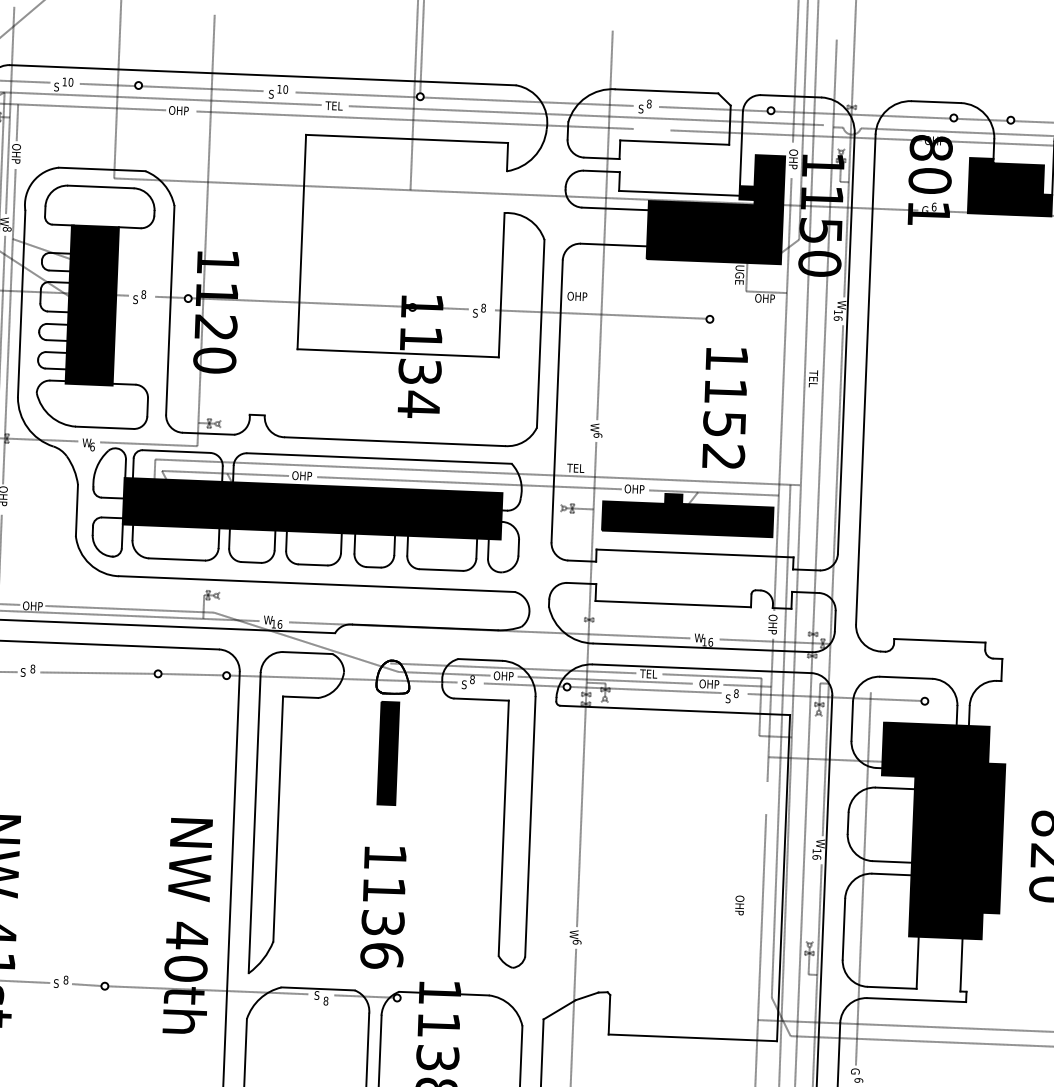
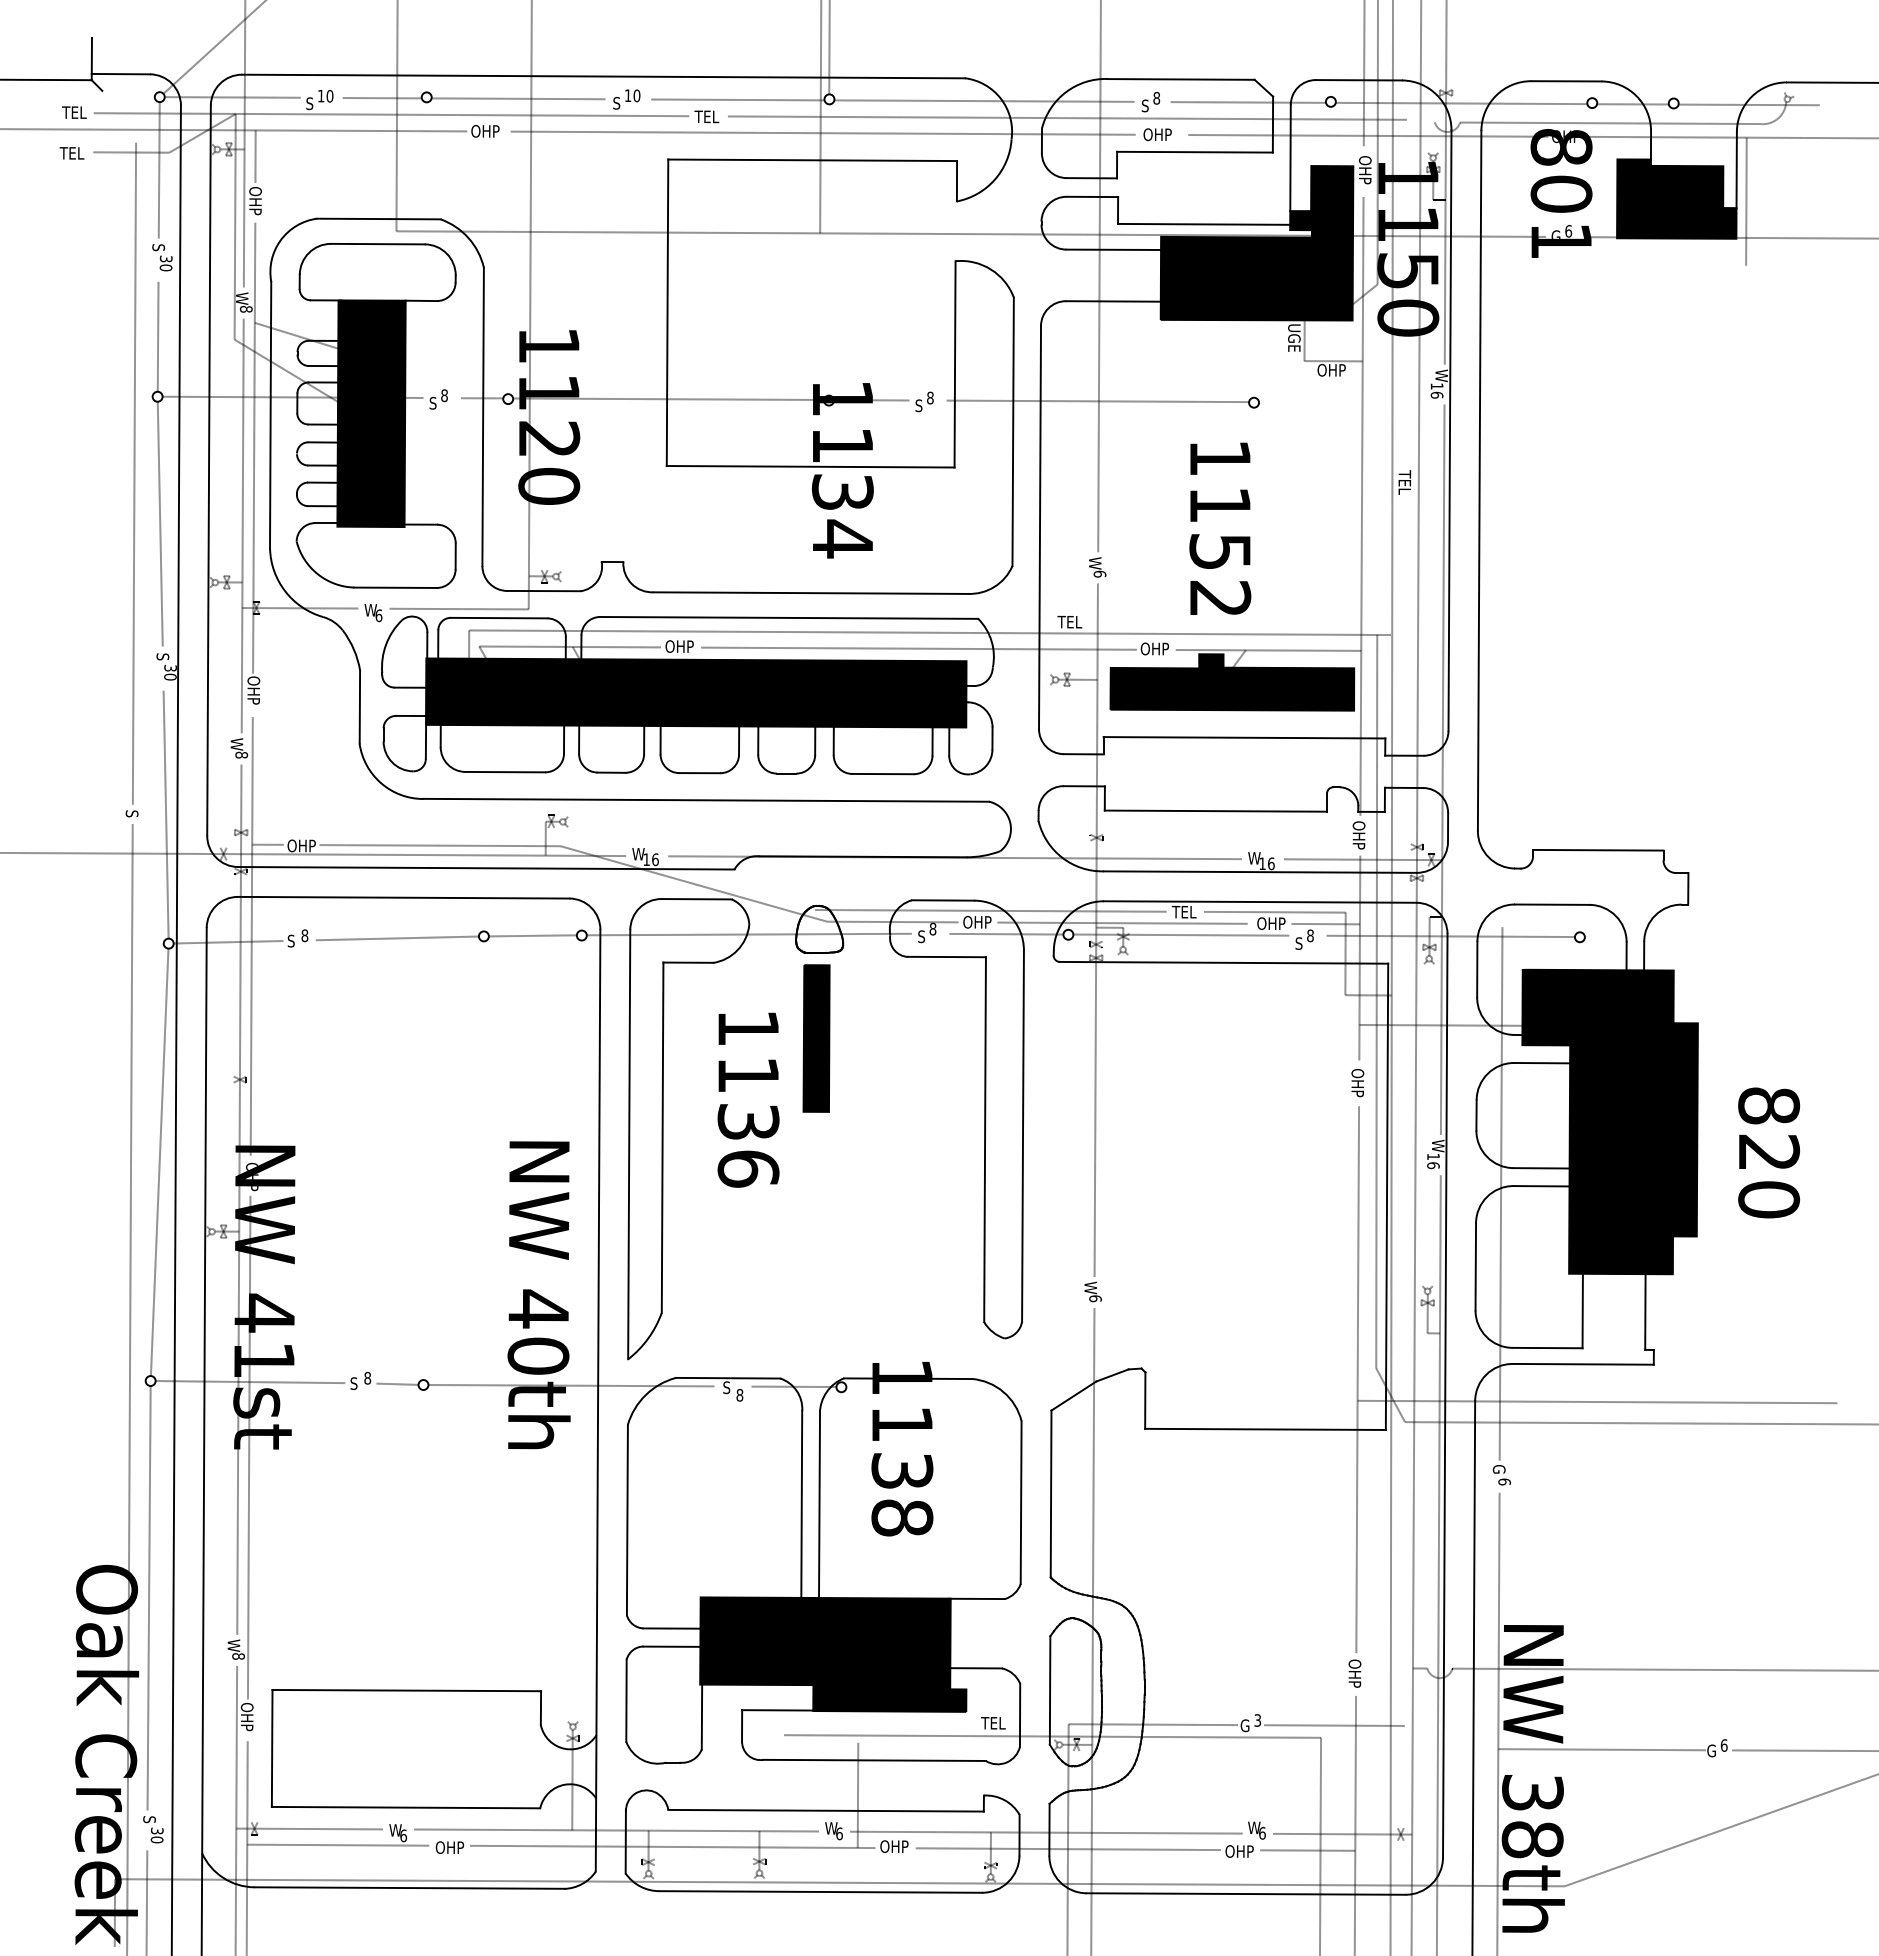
text: (577, 296) -> (1157, 134), moved
text: (725, 407) -> (1220, 528), moved
text: (739, 905) -> (1357, 1083), moved
text: (383, 907) -> (748, 1099), moved

